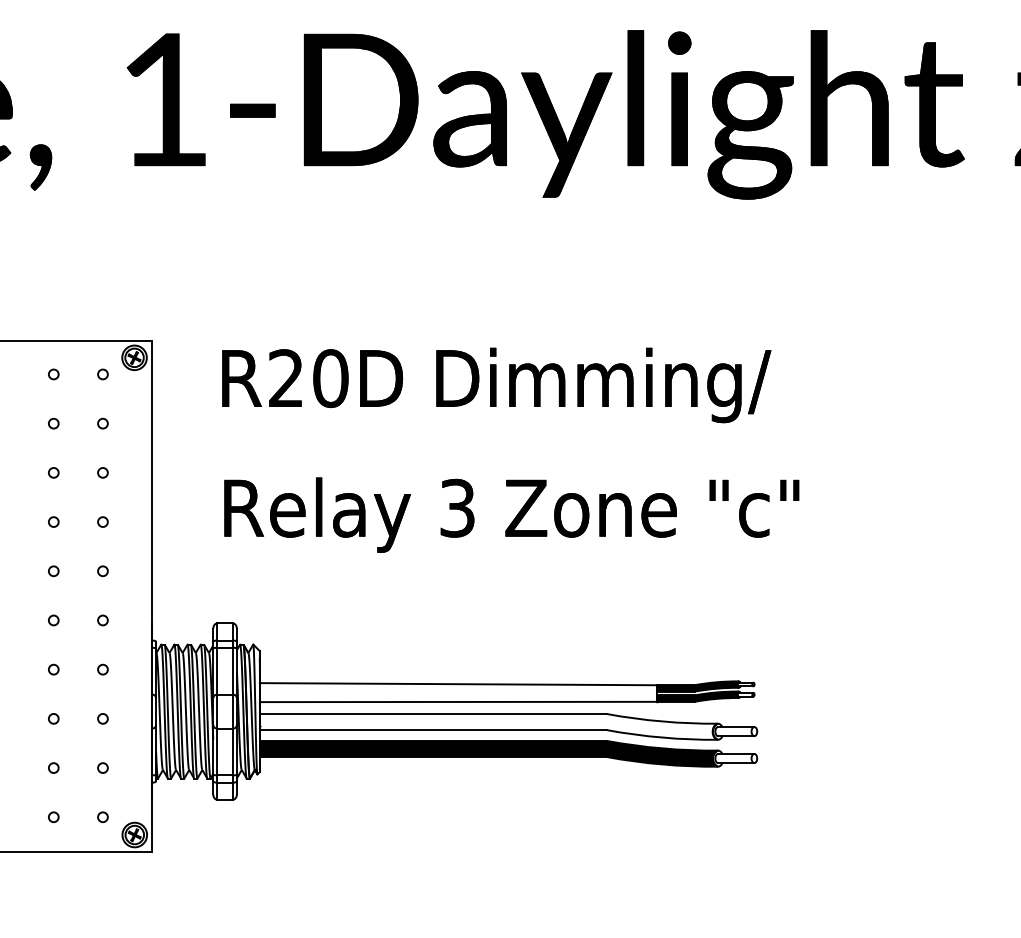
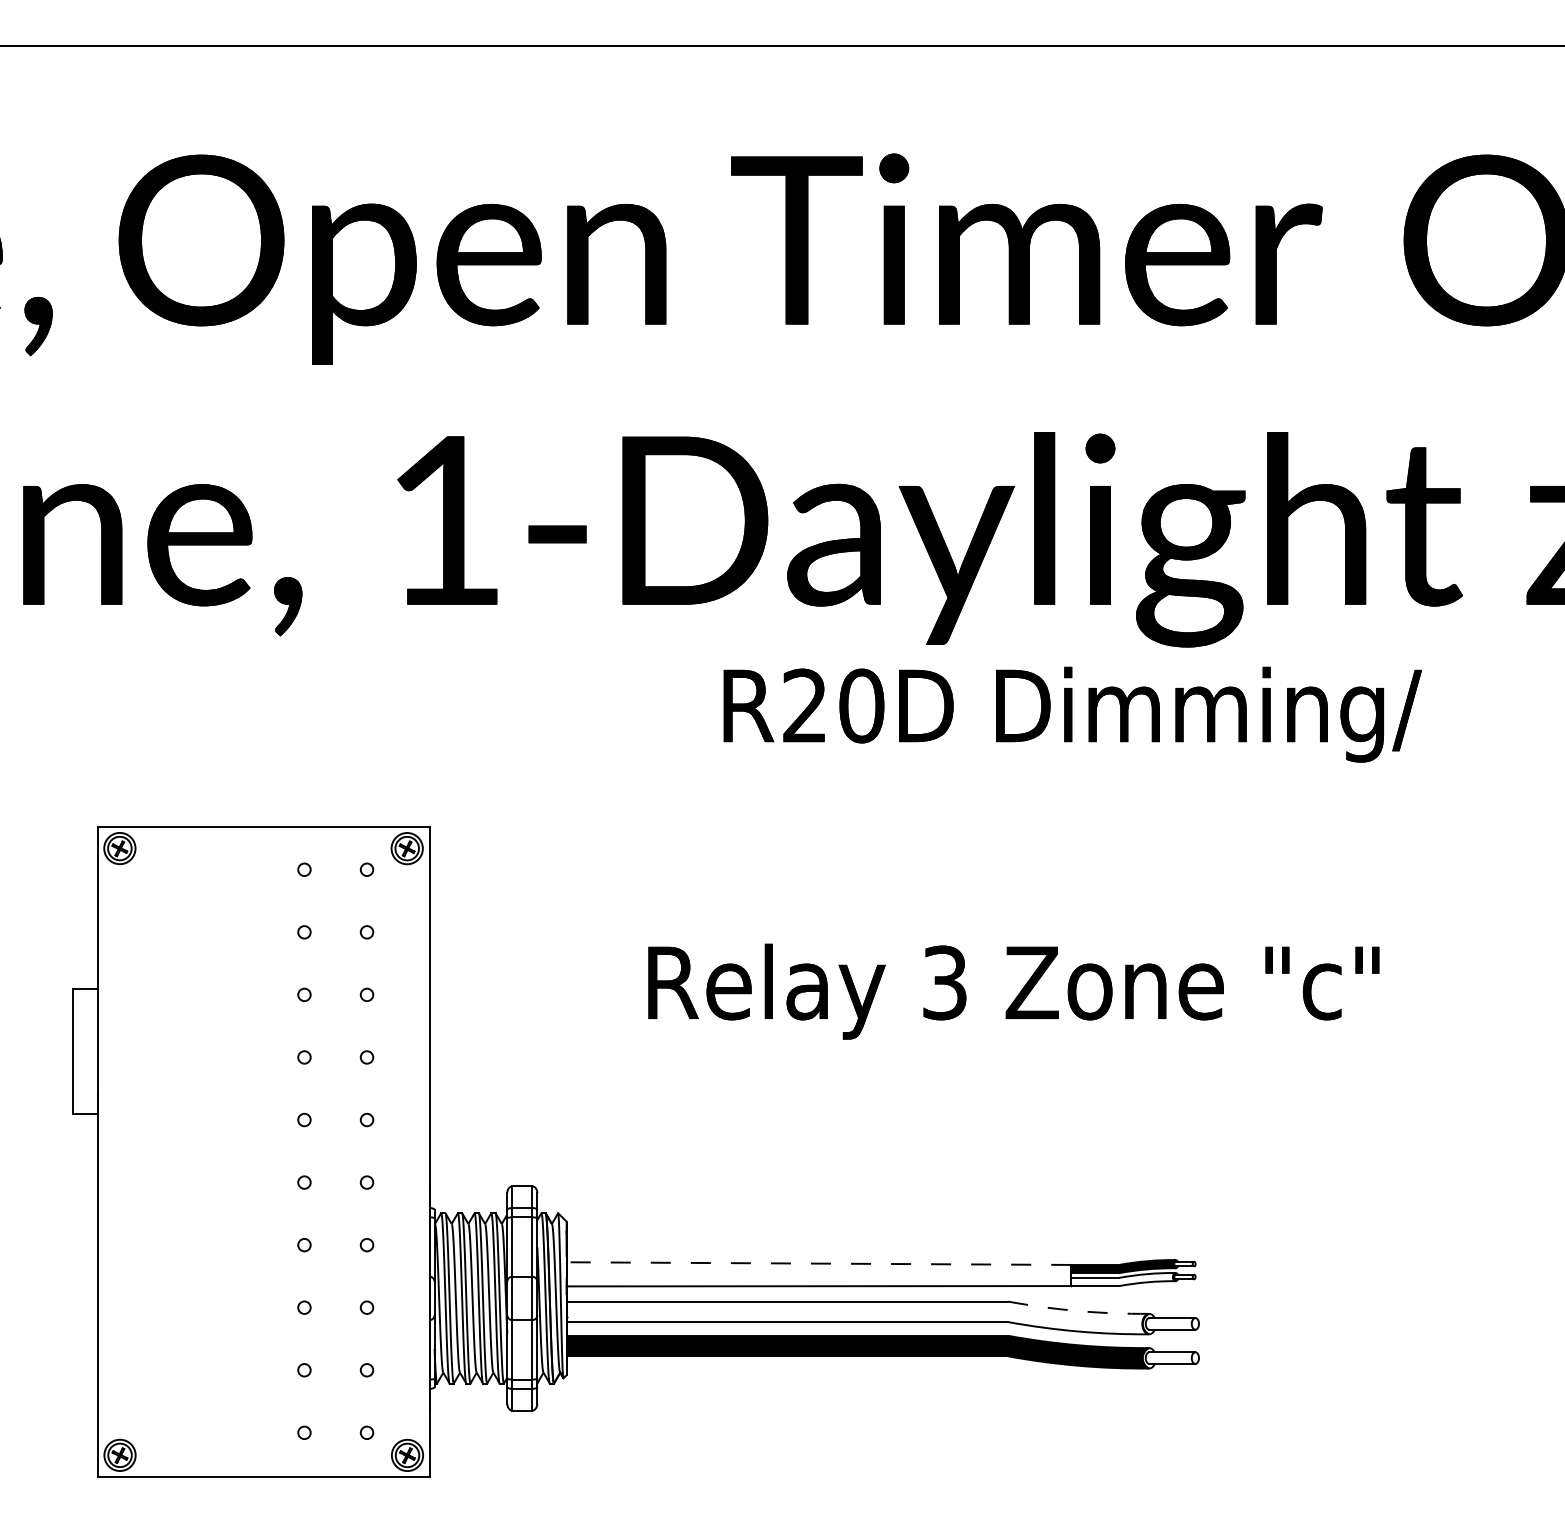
text: (496, 385) -> (1072, 714), moved
text: (511, 515) -> (1013, 991), moved
line: (457, 684) -> (818, 1263), solid -> dashed
fill: (697, 696) -> (1123, 1279), removed
arc: (662, 721) -> (1078, 1311), solid -> dashed

